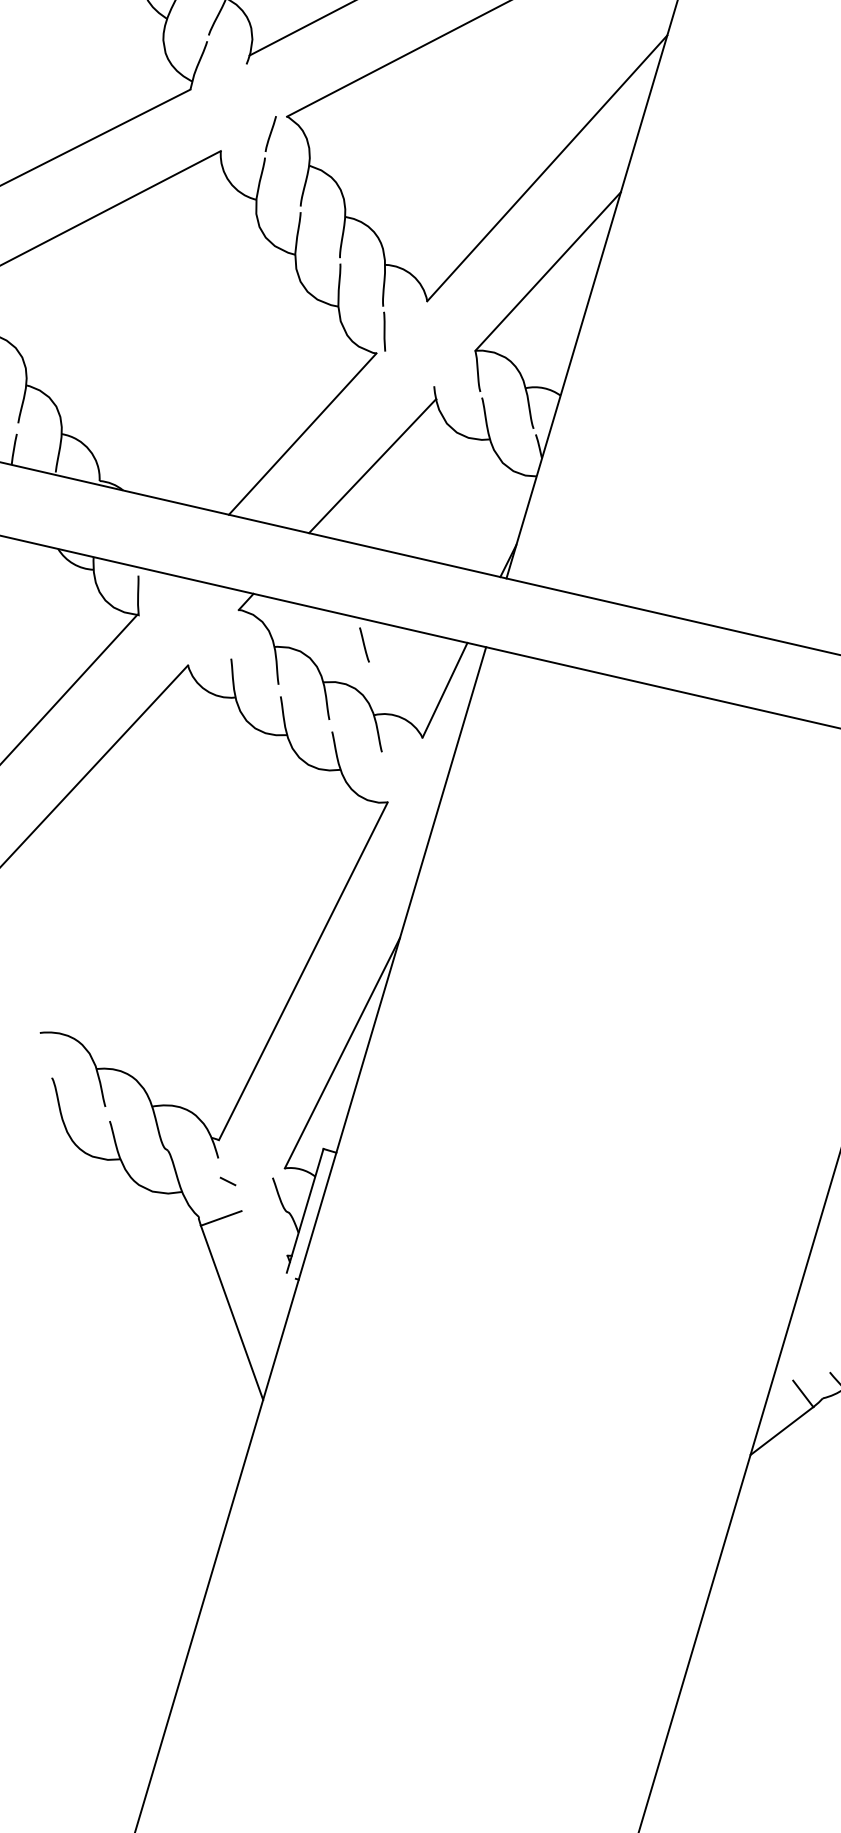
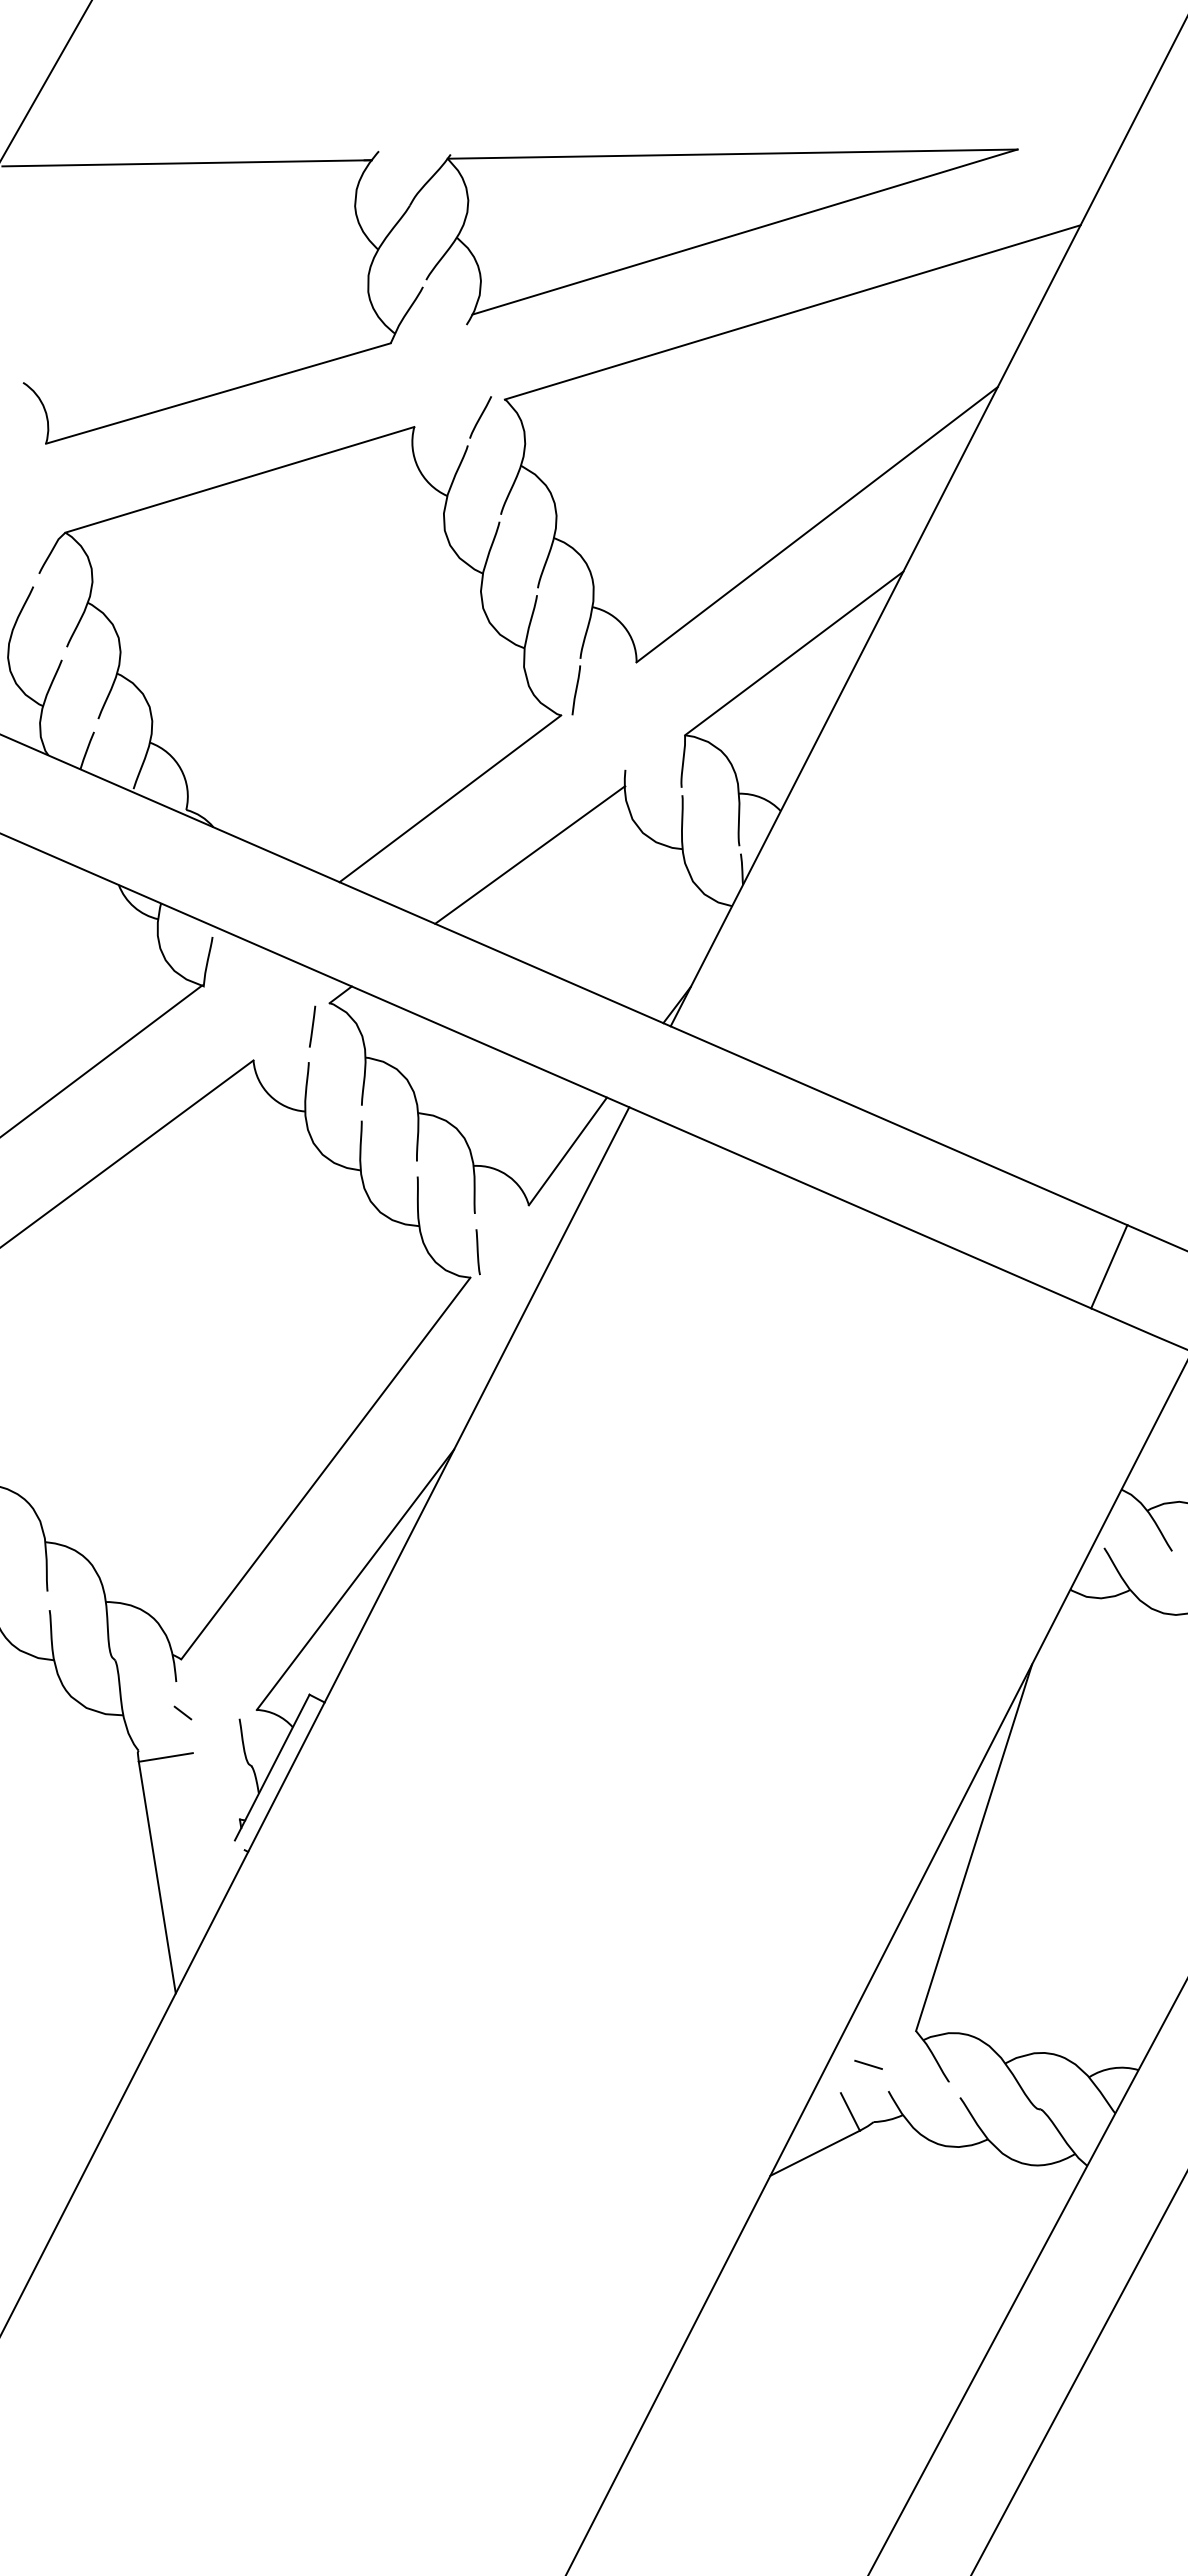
line: (228, 630) -> (312, 1026), added
line: (364, 645) -> (477, 1252), moved
line: (810, 1354) -> (868, 2064), added

